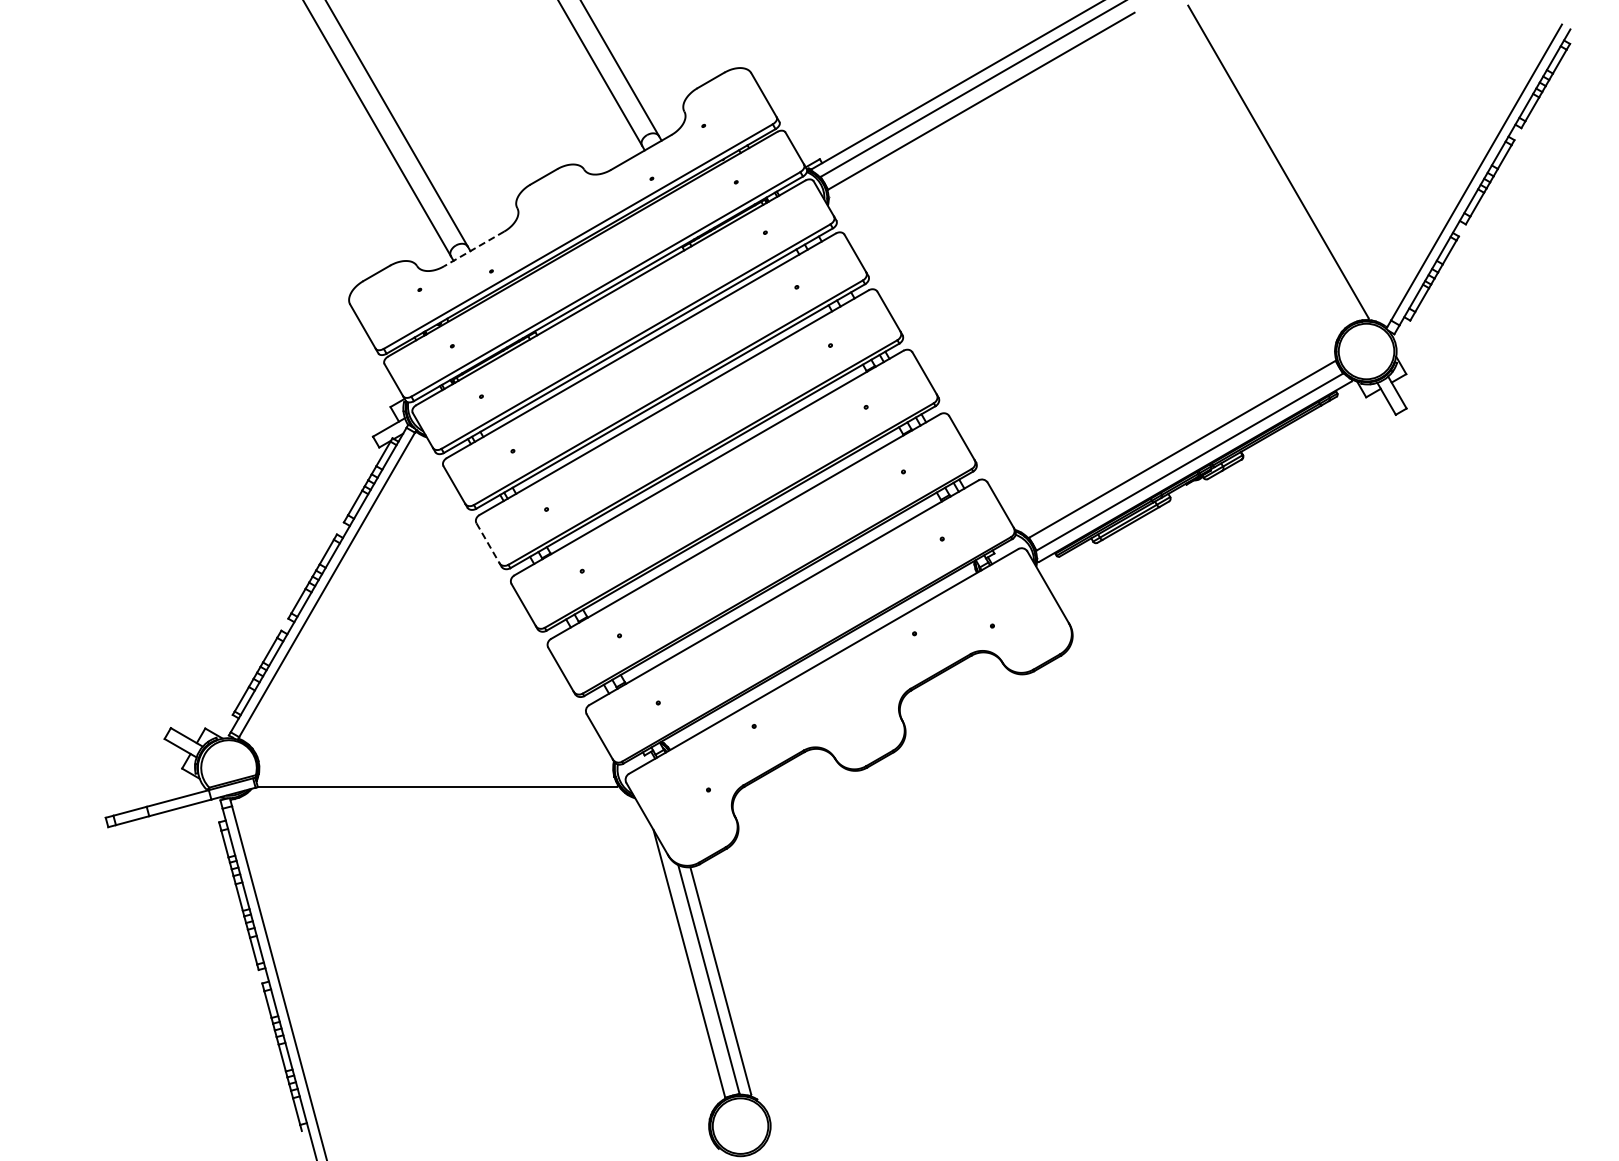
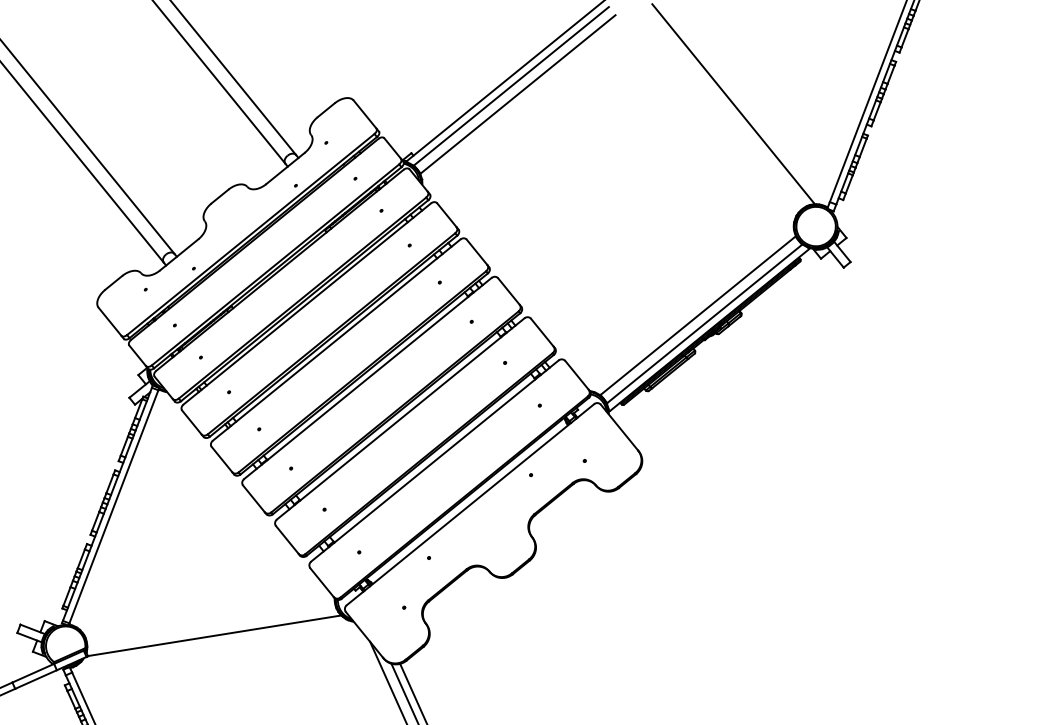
line: (474, 249) -> (179, 255), dashed -> solid
line: (488, 543) -> (222, 459), dashed -> solid

